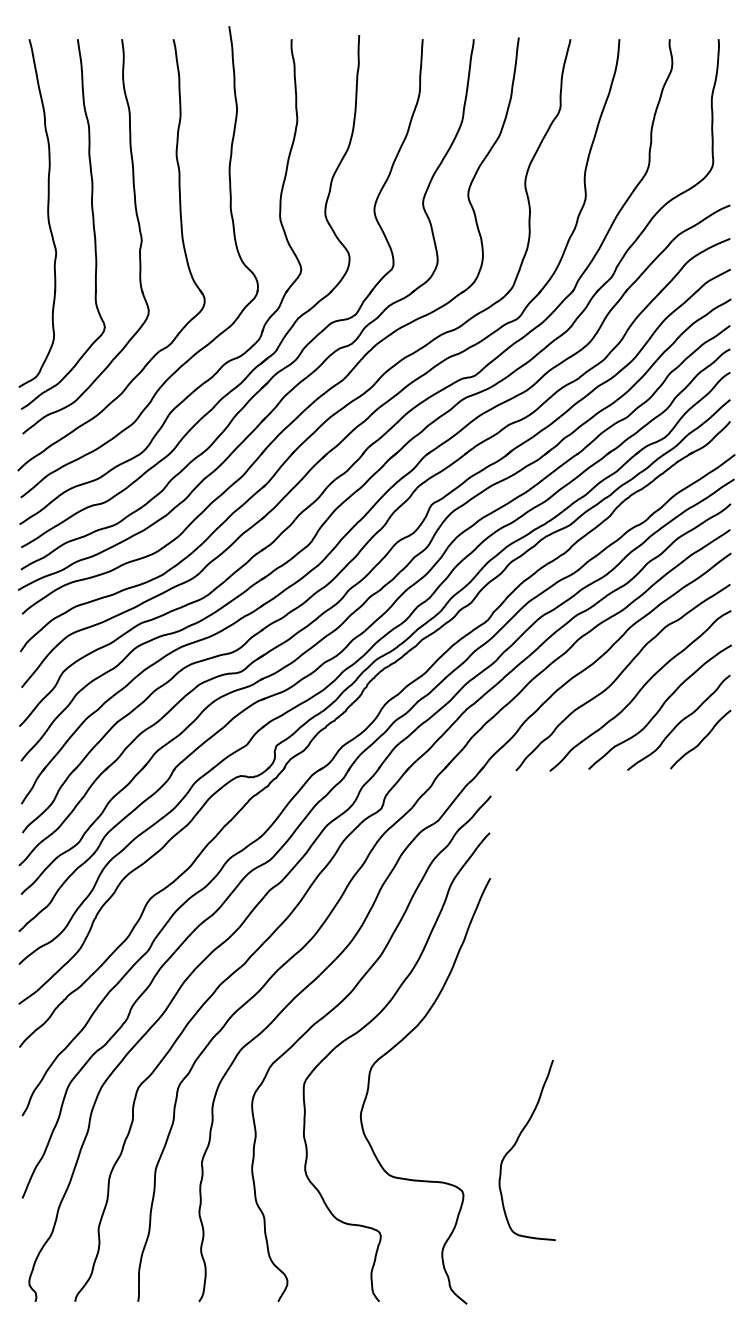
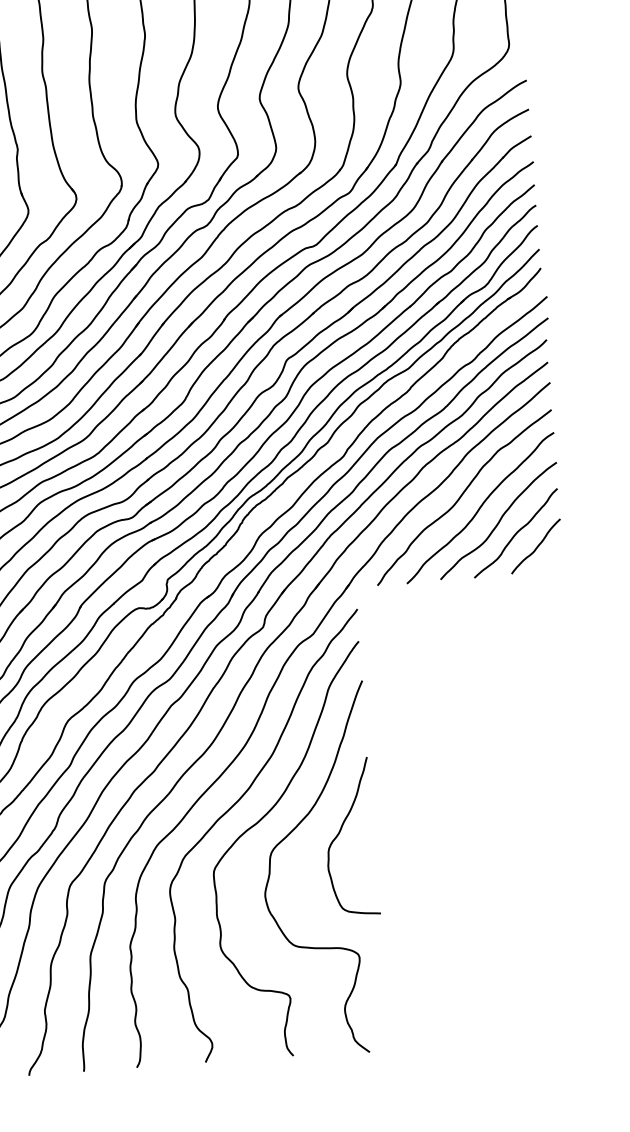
curve: (515, 1145) -> (339, 833), moved

